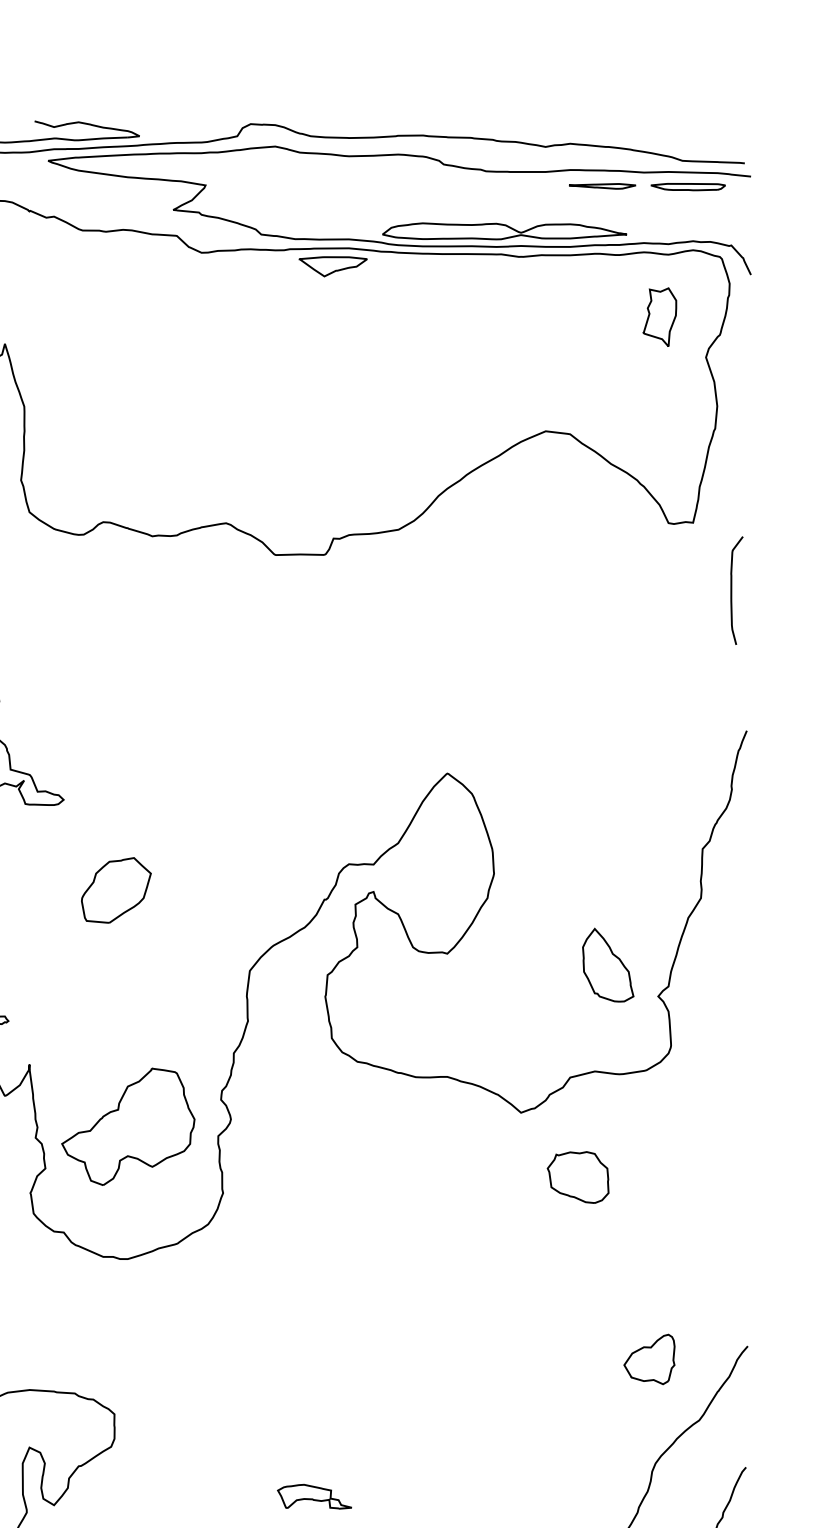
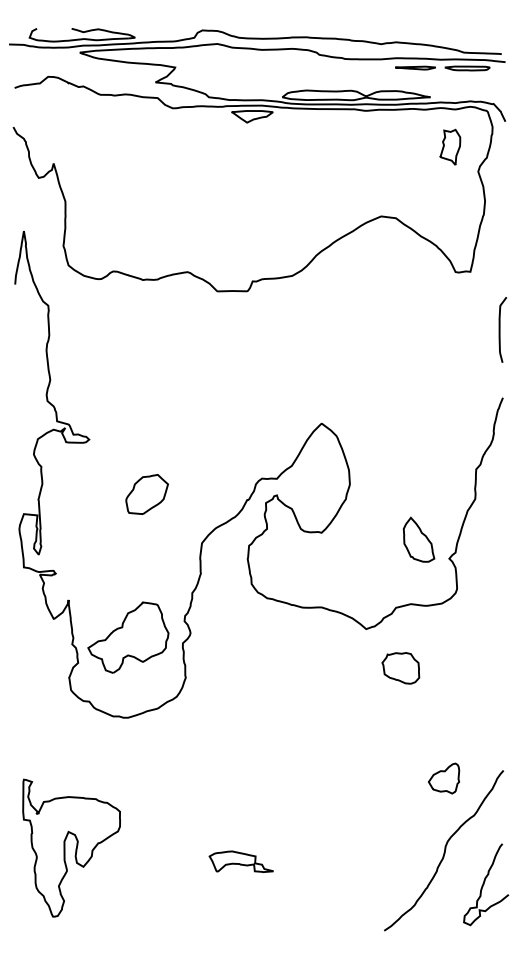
curve: (732, 589) -> (500, 329), moved
part: (115, 890) -> (146, 494), moved
part: (313, 1496) -> (240, 861), size x1.43

